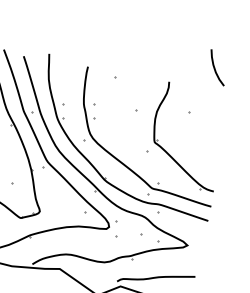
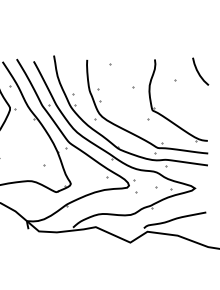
curve: (215, 68) -> (199, 72), moved

